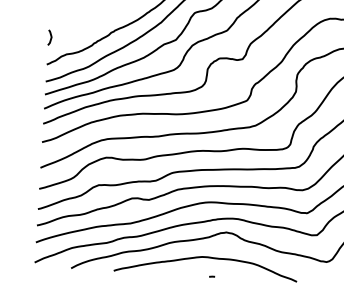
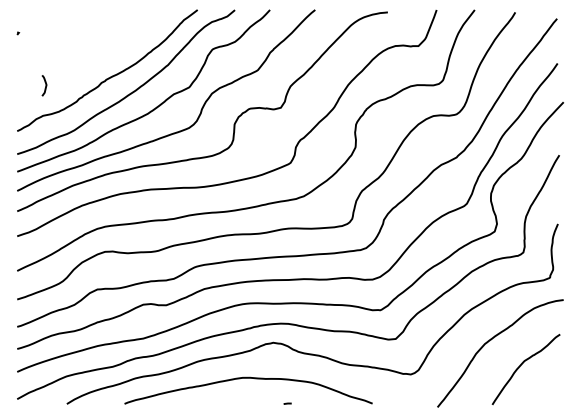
curve: (50, 37) -> (45, 85), moved
line: (211, 276) -> (287, 403), moved

